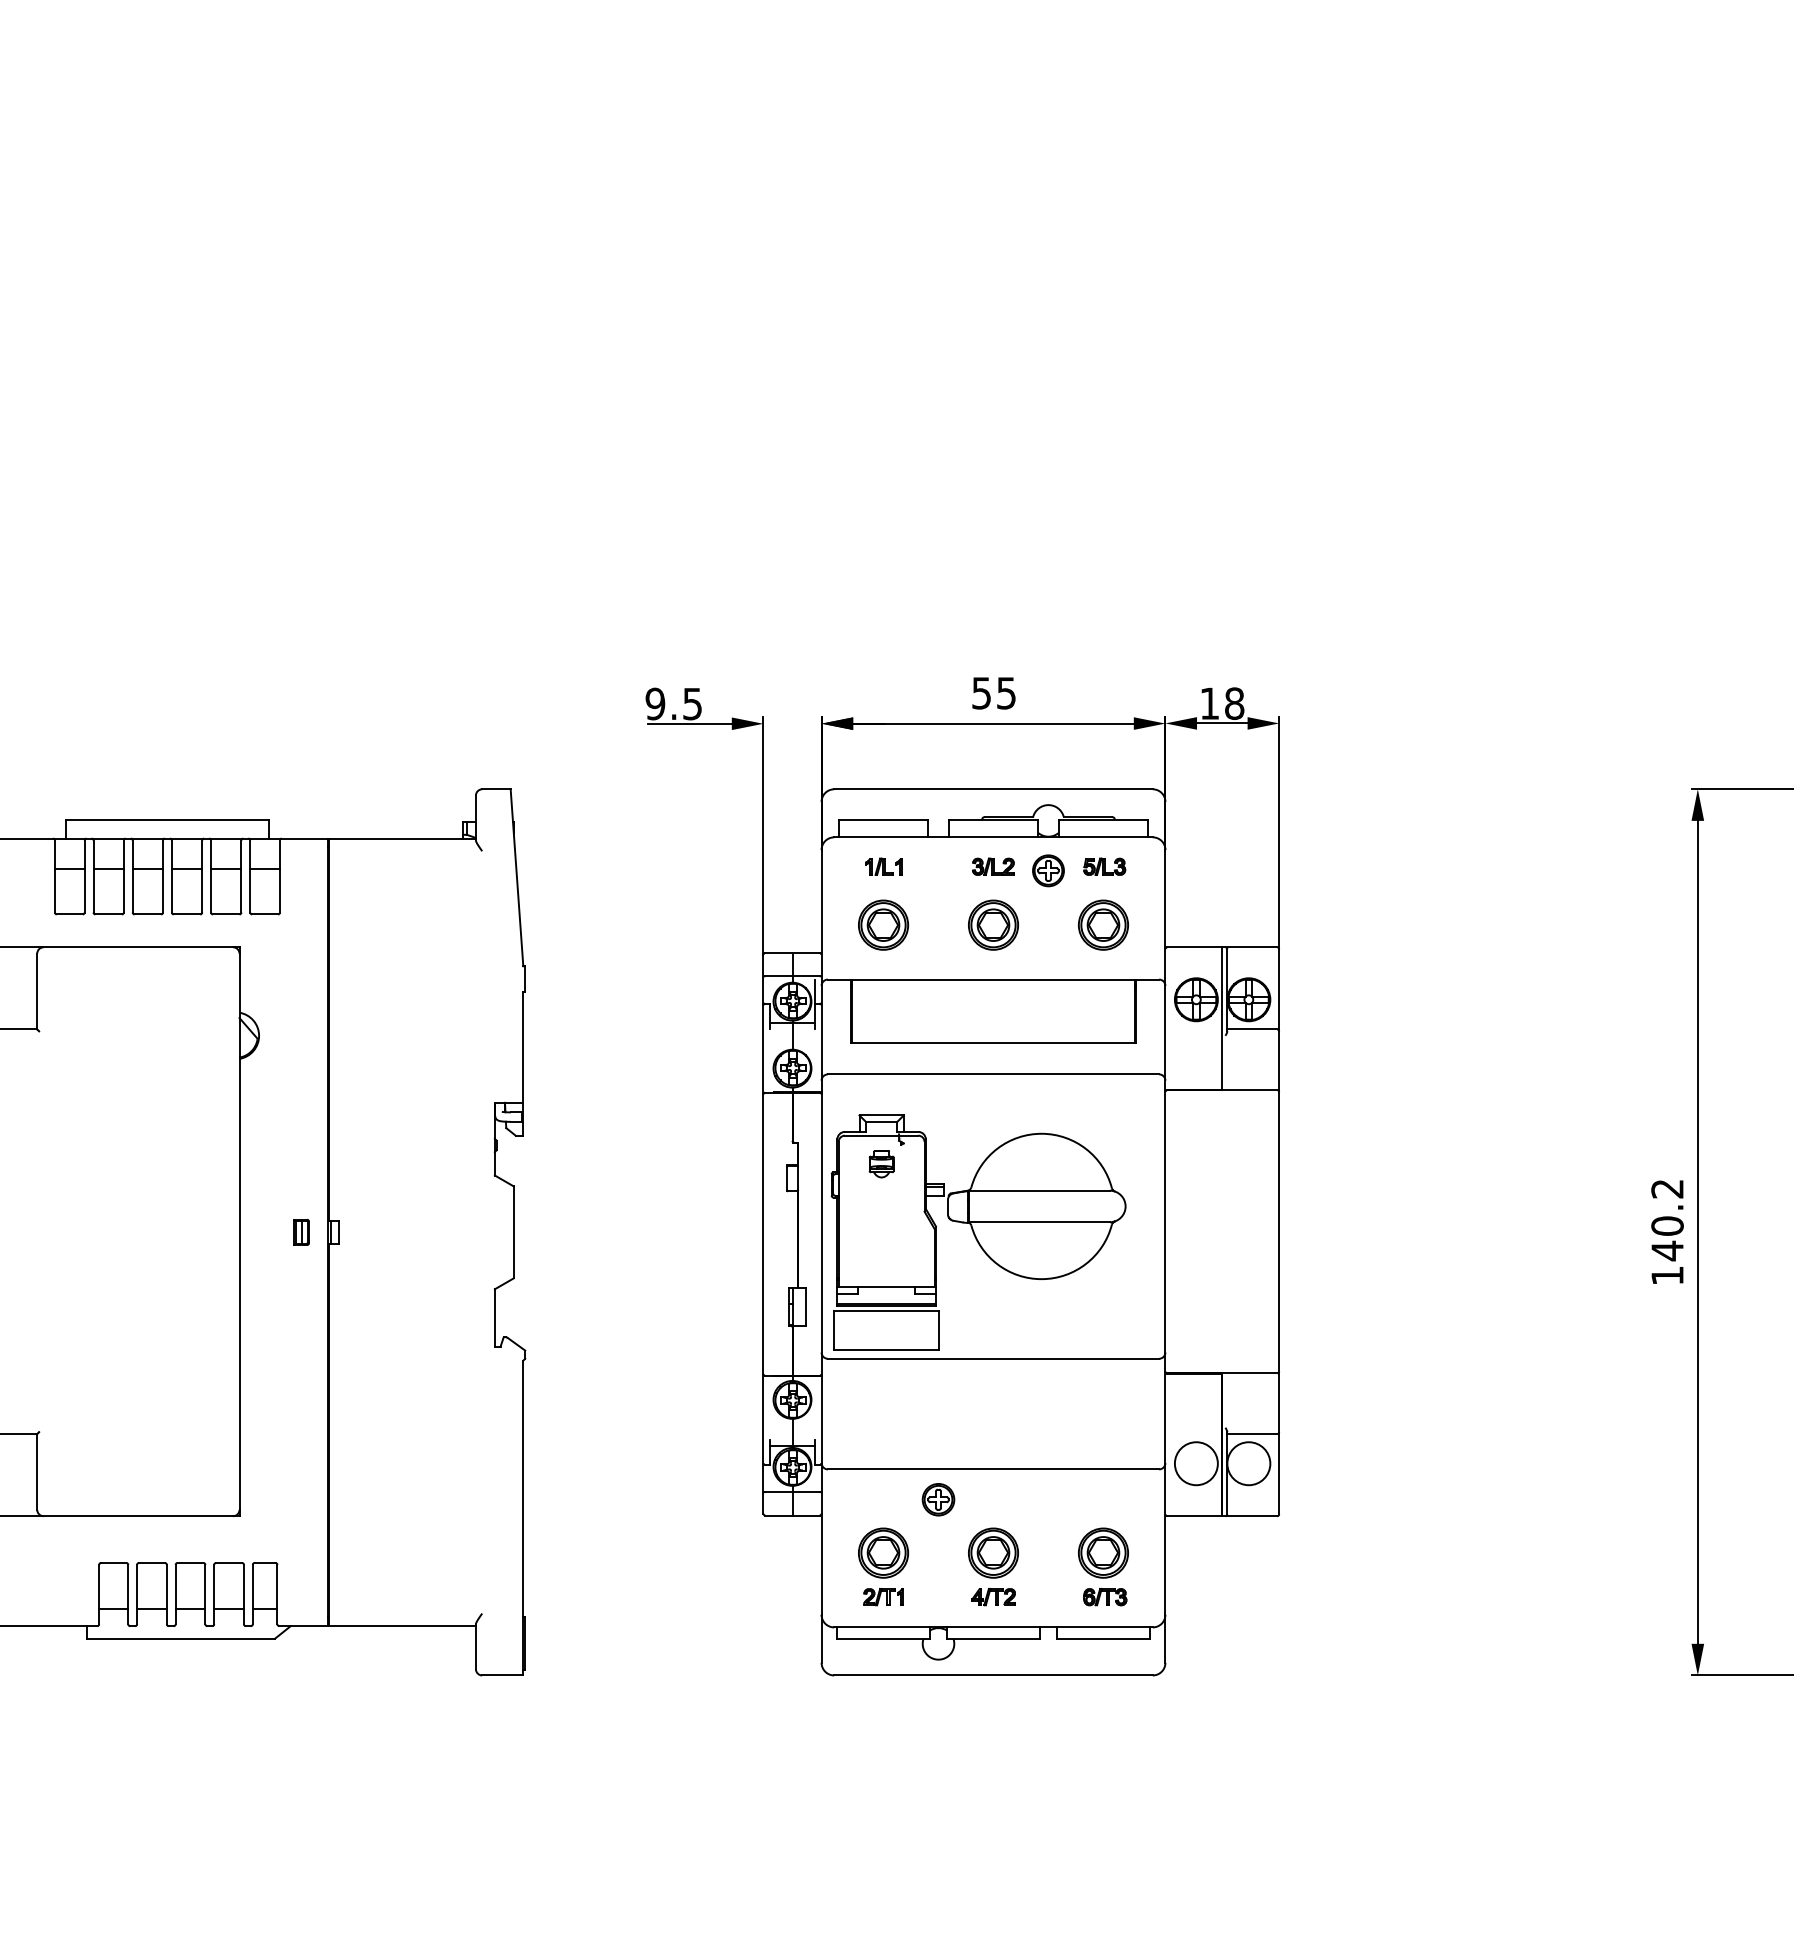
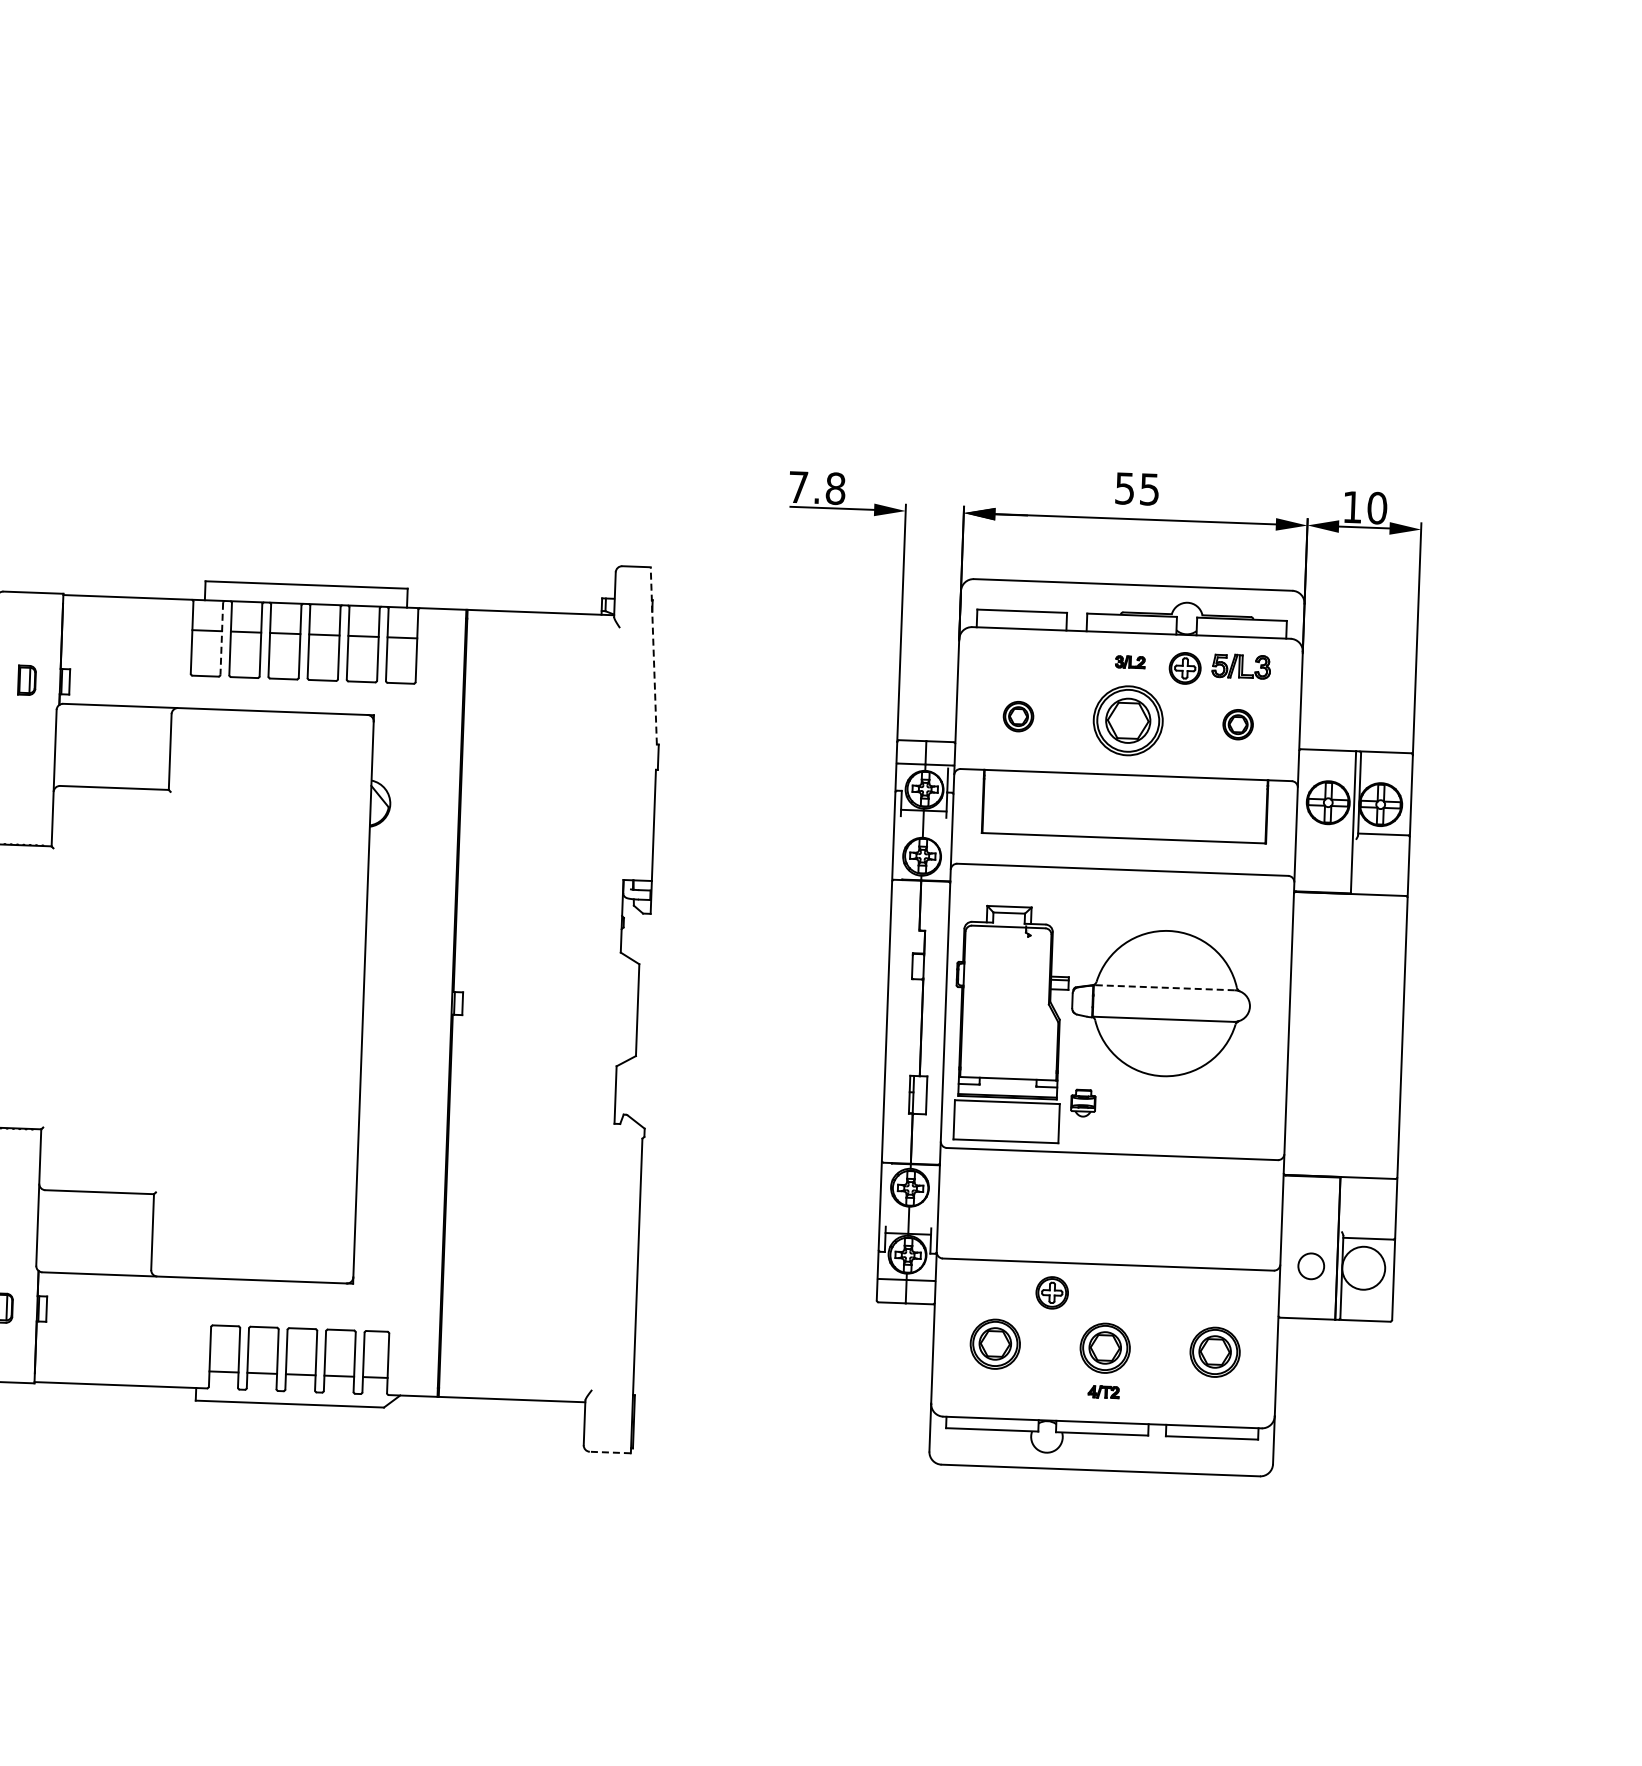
text: (673, 703) -> (816, 487), 9.5 -> 7.8
text: (1234, 703) -> (1377, 508), 18 -> 10
part: (883, 866) -> (1020, 658), removed
part: (993, 866) -> (1130, 662), size x0.7
part: (1104, 866) -> (1241, 666), size x1.4
line: (84, 877) -> (221, 639), solid -> dashed
line: (517, 877) -> (654, 655), solid -> dashed
part: (883, 924) -> (1018, 716), size x0.6
part: (993, 924) -> (1128, 720), size x1.4
part: (1103, 924) -> (1238, 724), size x0.6
part: (881, 1164) -> (1083, 1103), moved
line: (1040, 1190) -> (1165, 987), solid -> dashed
part: (301, 1232) -> (425, 1002), removed
circle: (1195, 1463) -> (1310, 1266), size x0.6
part: (883, 1596) -> (993, 1387), removed
part: (993, 1596) -> (1103, 1391), size x0.7
part: (1105, 1596) -> (1215, 1395), removed
line: (502, 1675) -> (610, 1452), solid -> dashed

